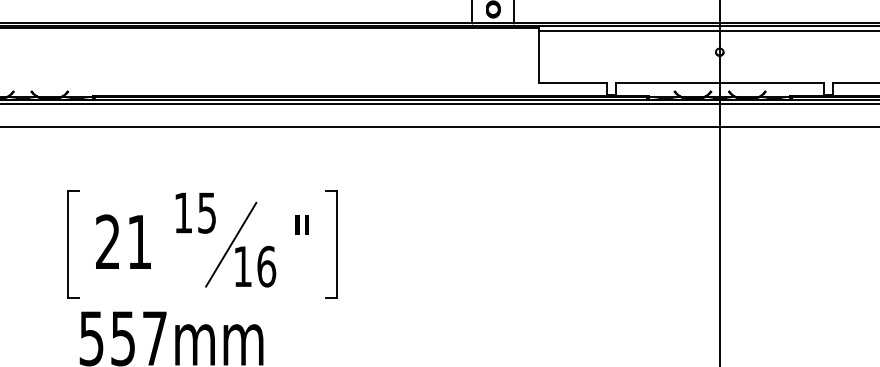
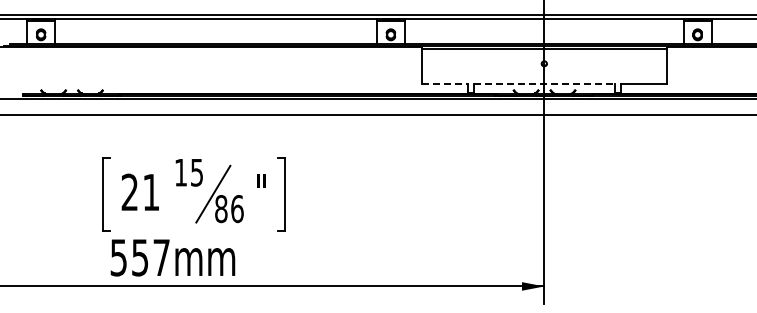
line: (573, 82) -> (445, 84), solid -> dashed
line: (719, 82) -> (544, 84), solid -> dashed
text: (243, 267) -> (221, 209), 16 -> 86

